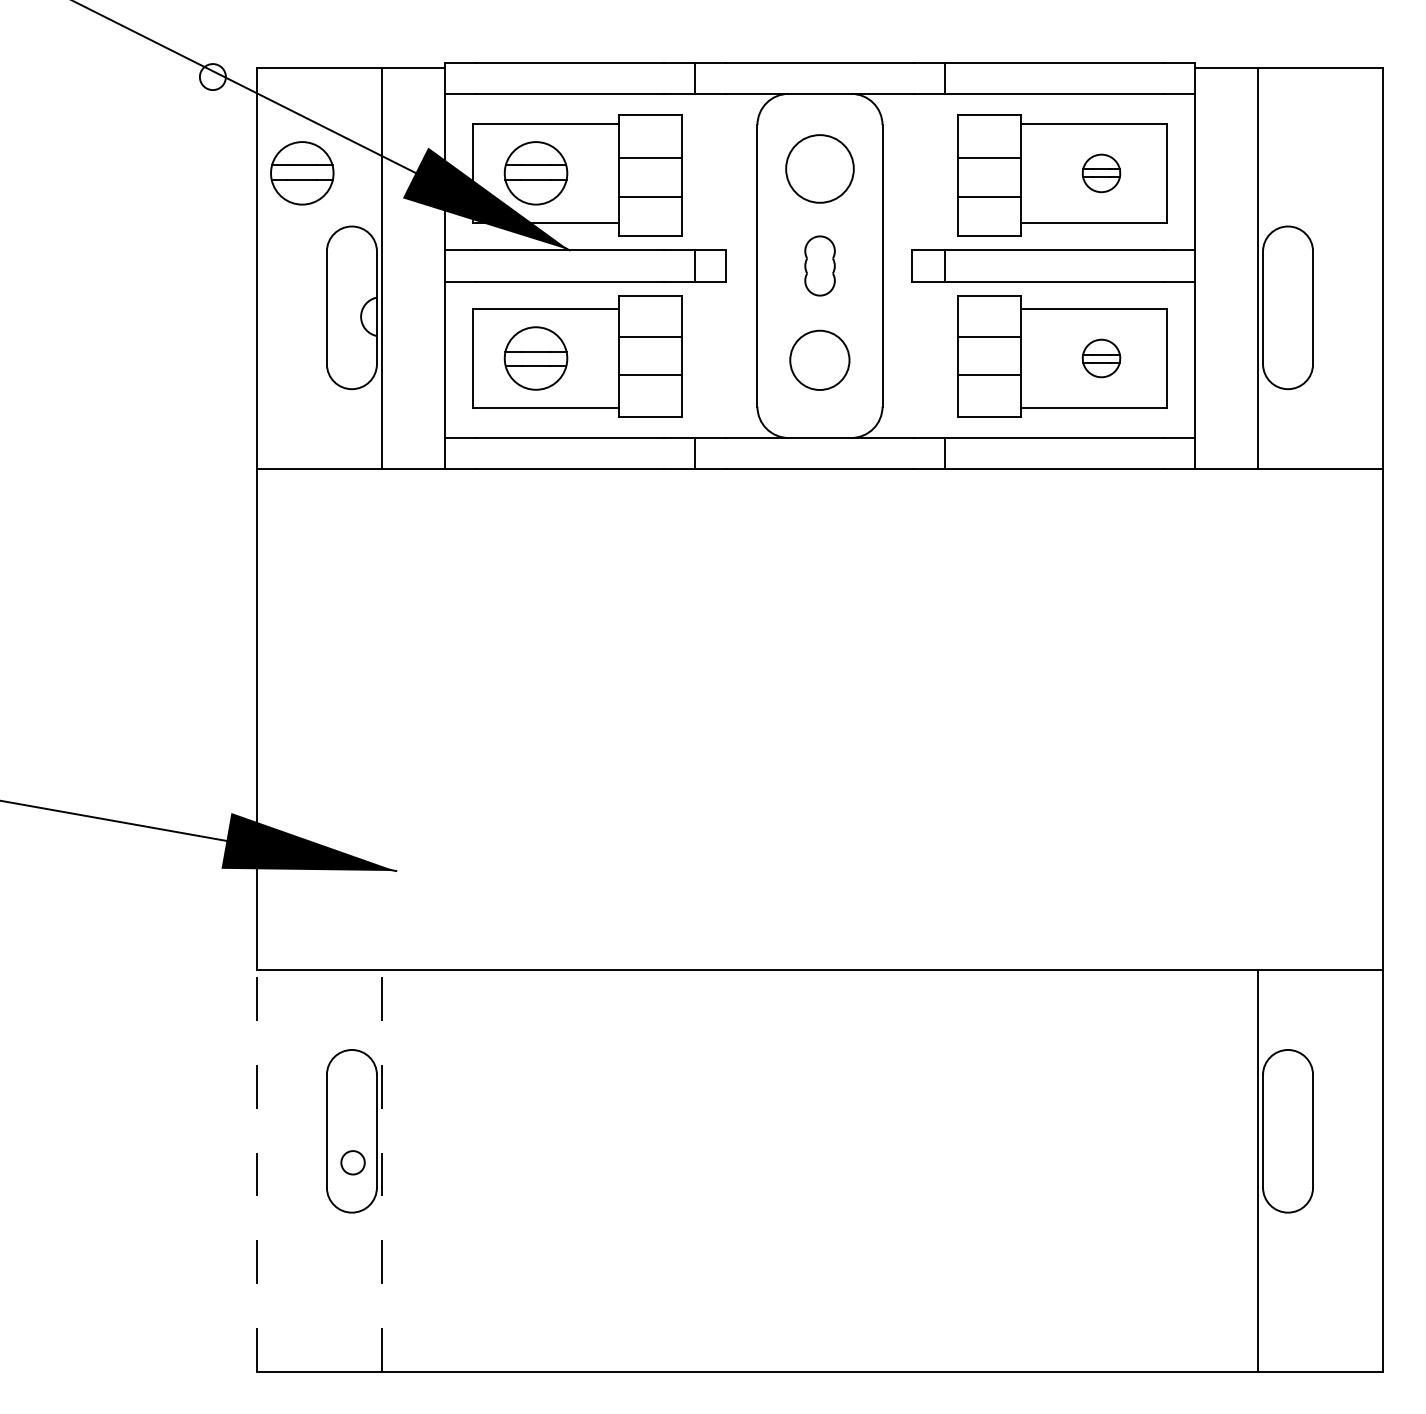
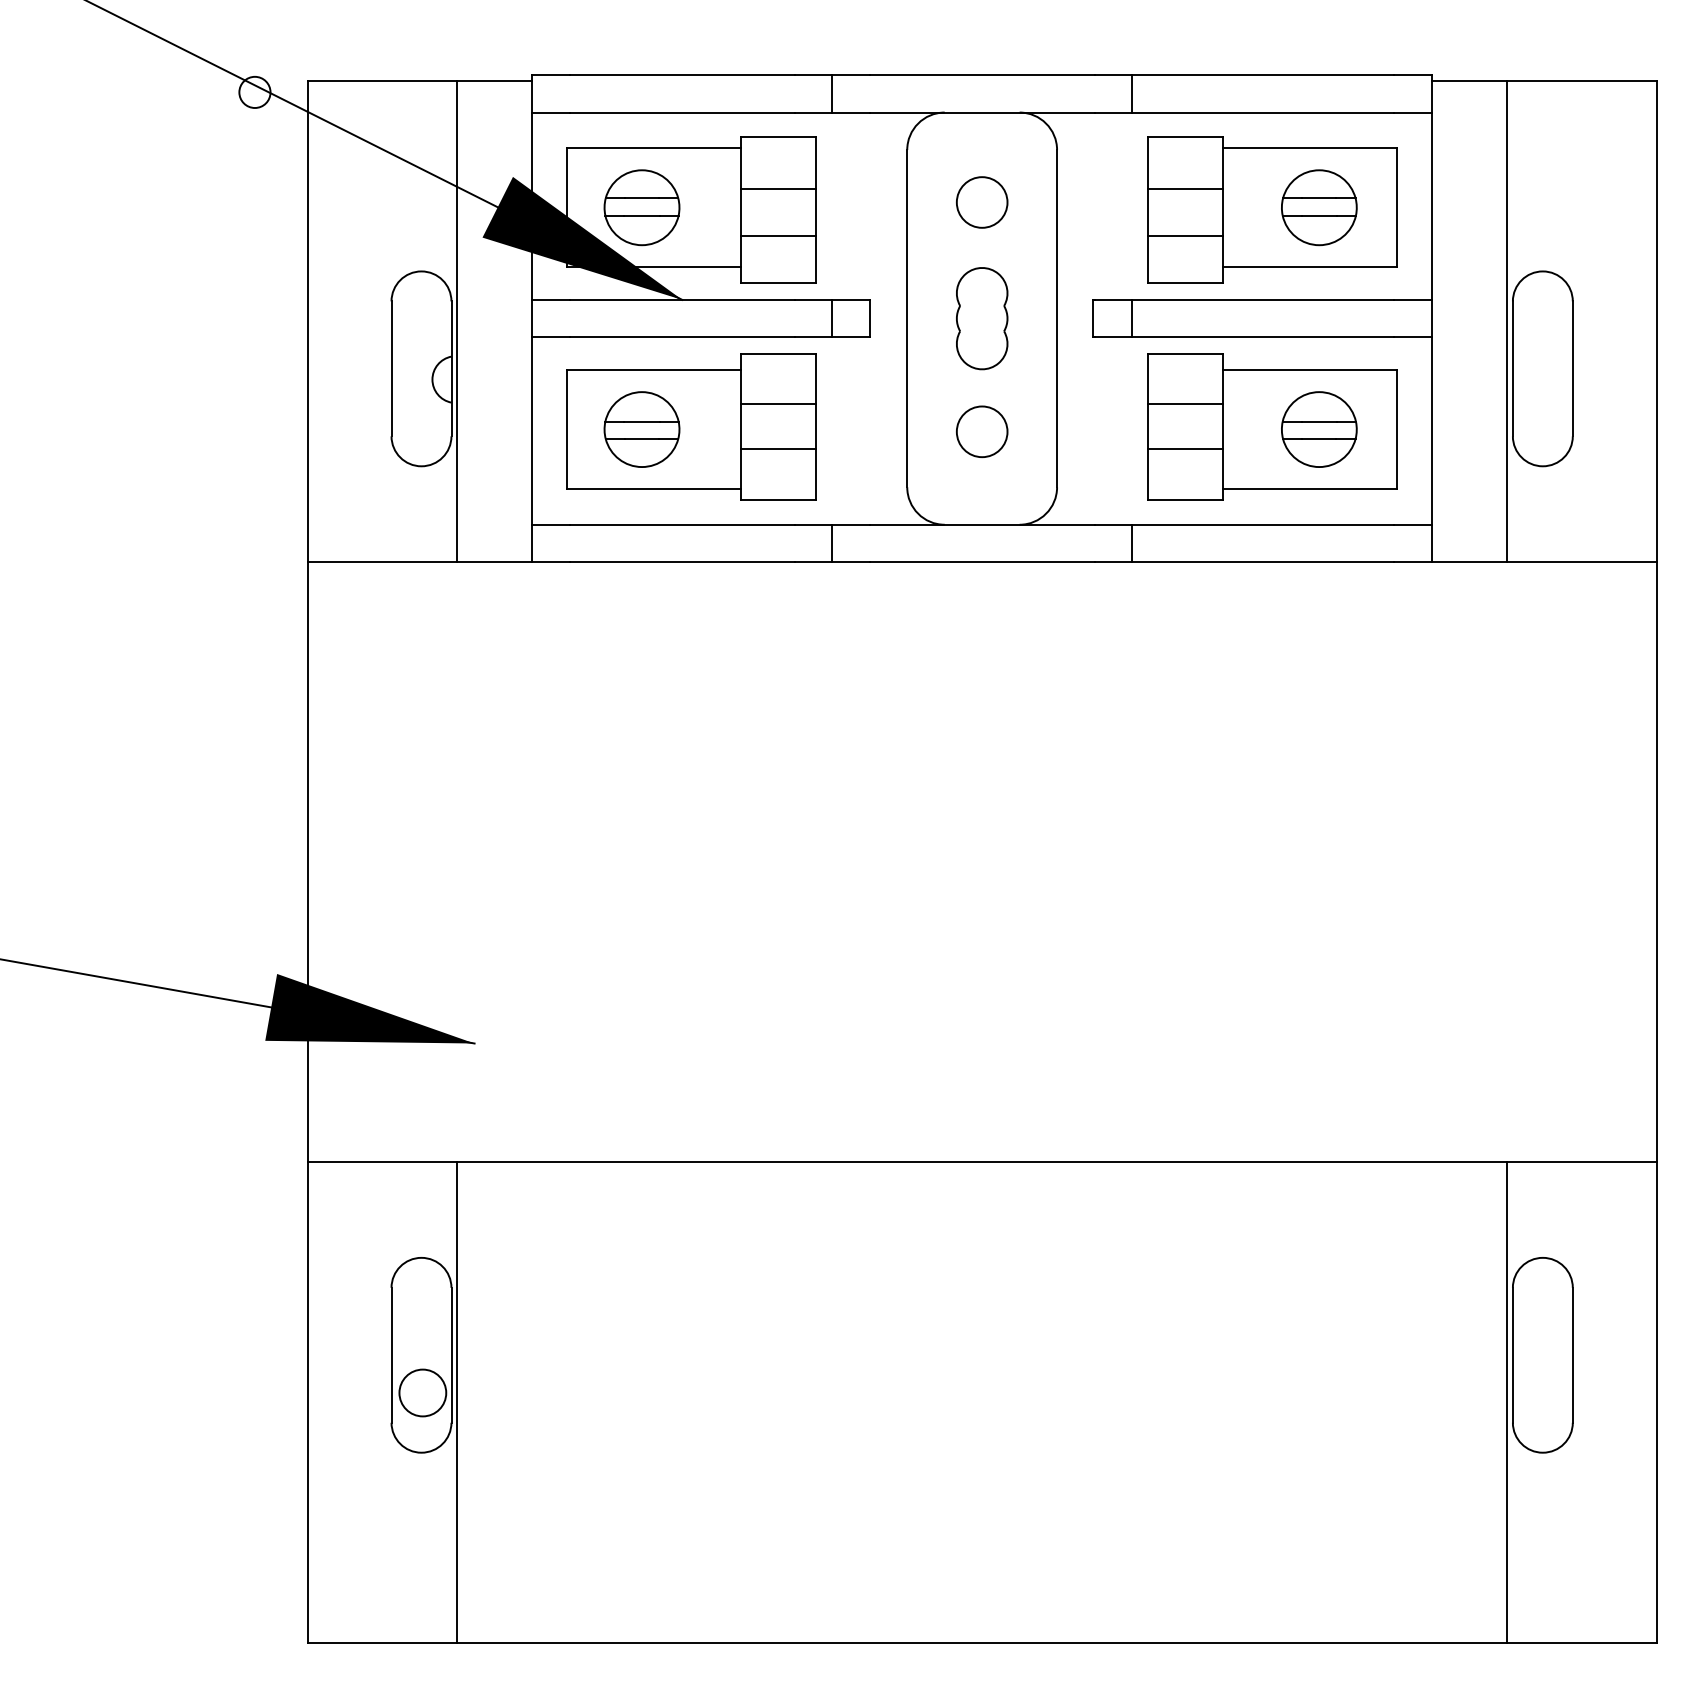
circle: (819, 168) -> (981, 202), size x0.62
part: (301, 173) -> (361, 207), removed
part: (1101, 173) -> (1319, 207), size x1.67
part: (820, 265) -> (982, 318), size x1.43
part: (1101, 358) -> (1319, 429), size x1.67
circle: (820, 360) -> (982, 431), size x0.71
circle: (352, 1162) -> (422, 1392), size x1.67
line: (256, 1170) -> (307, 1402), dashed -> solid
line: (382, 1170) -> (457, 1402), dashed -> solid

